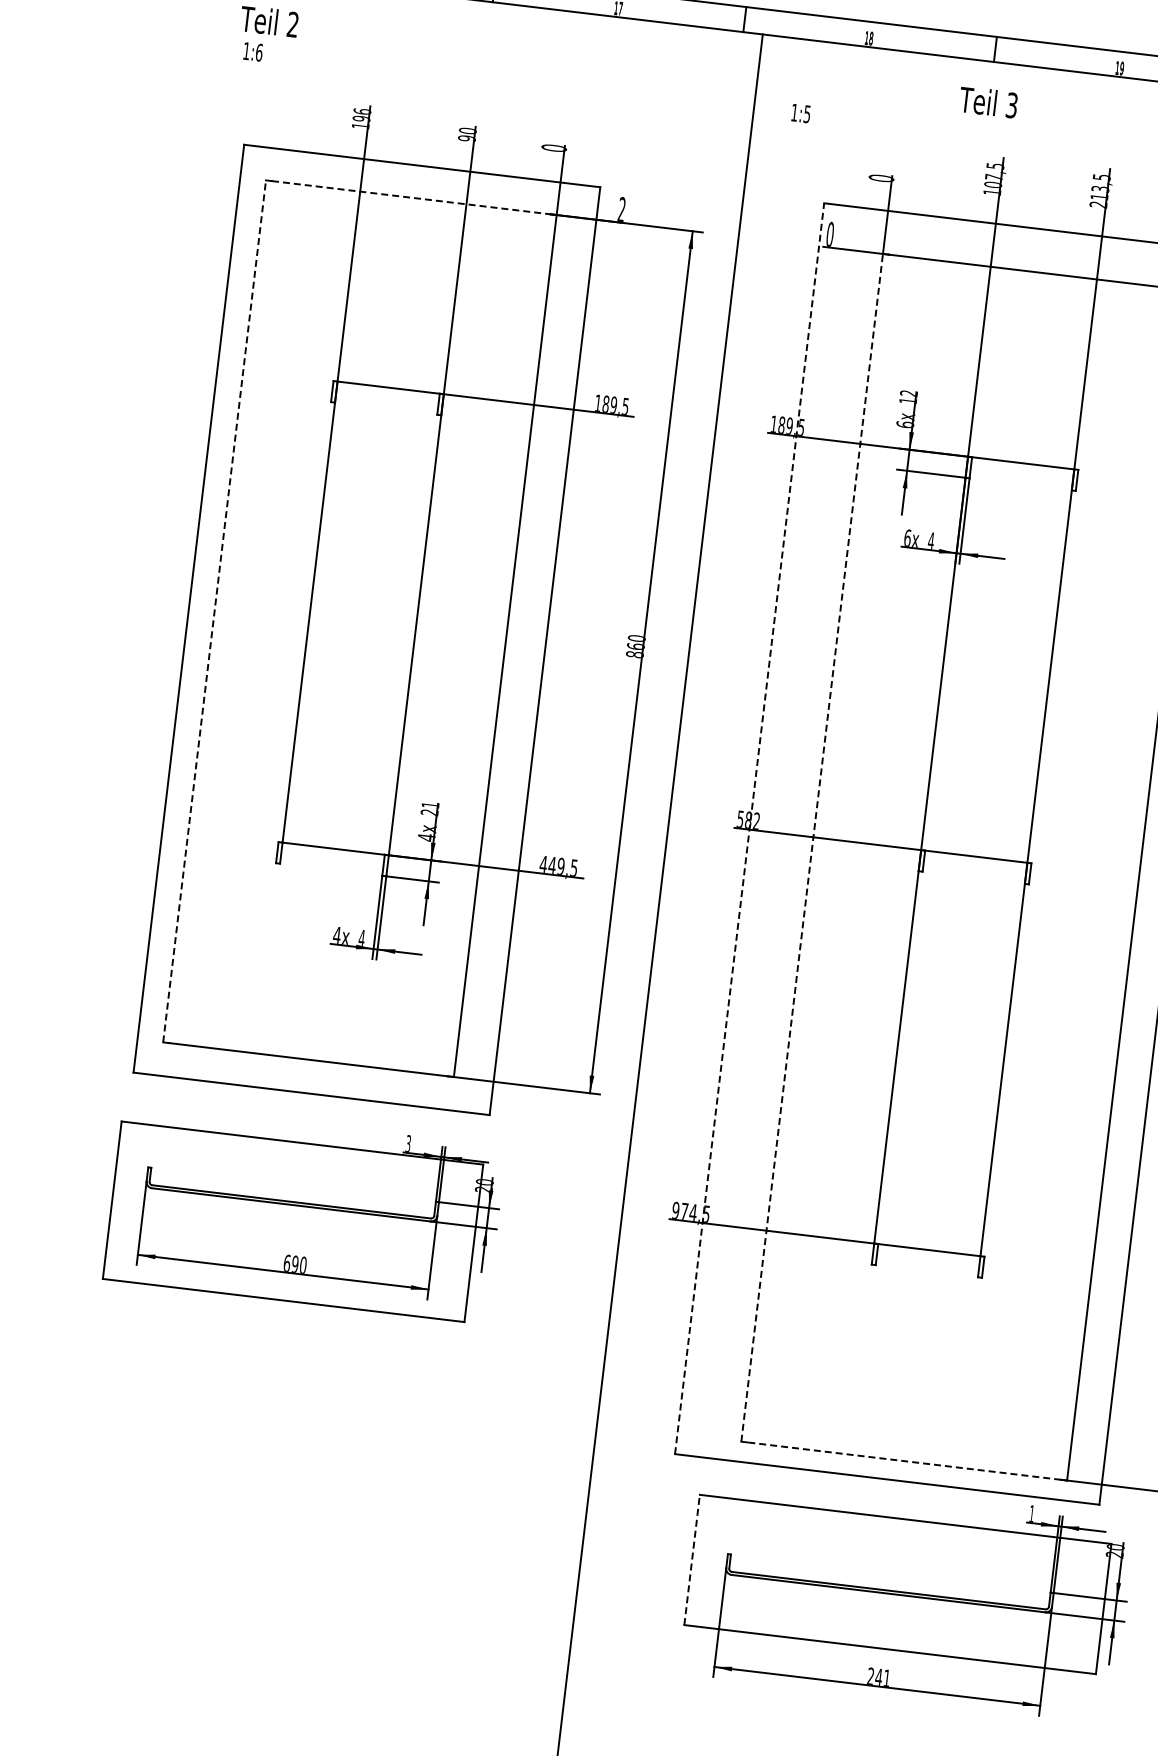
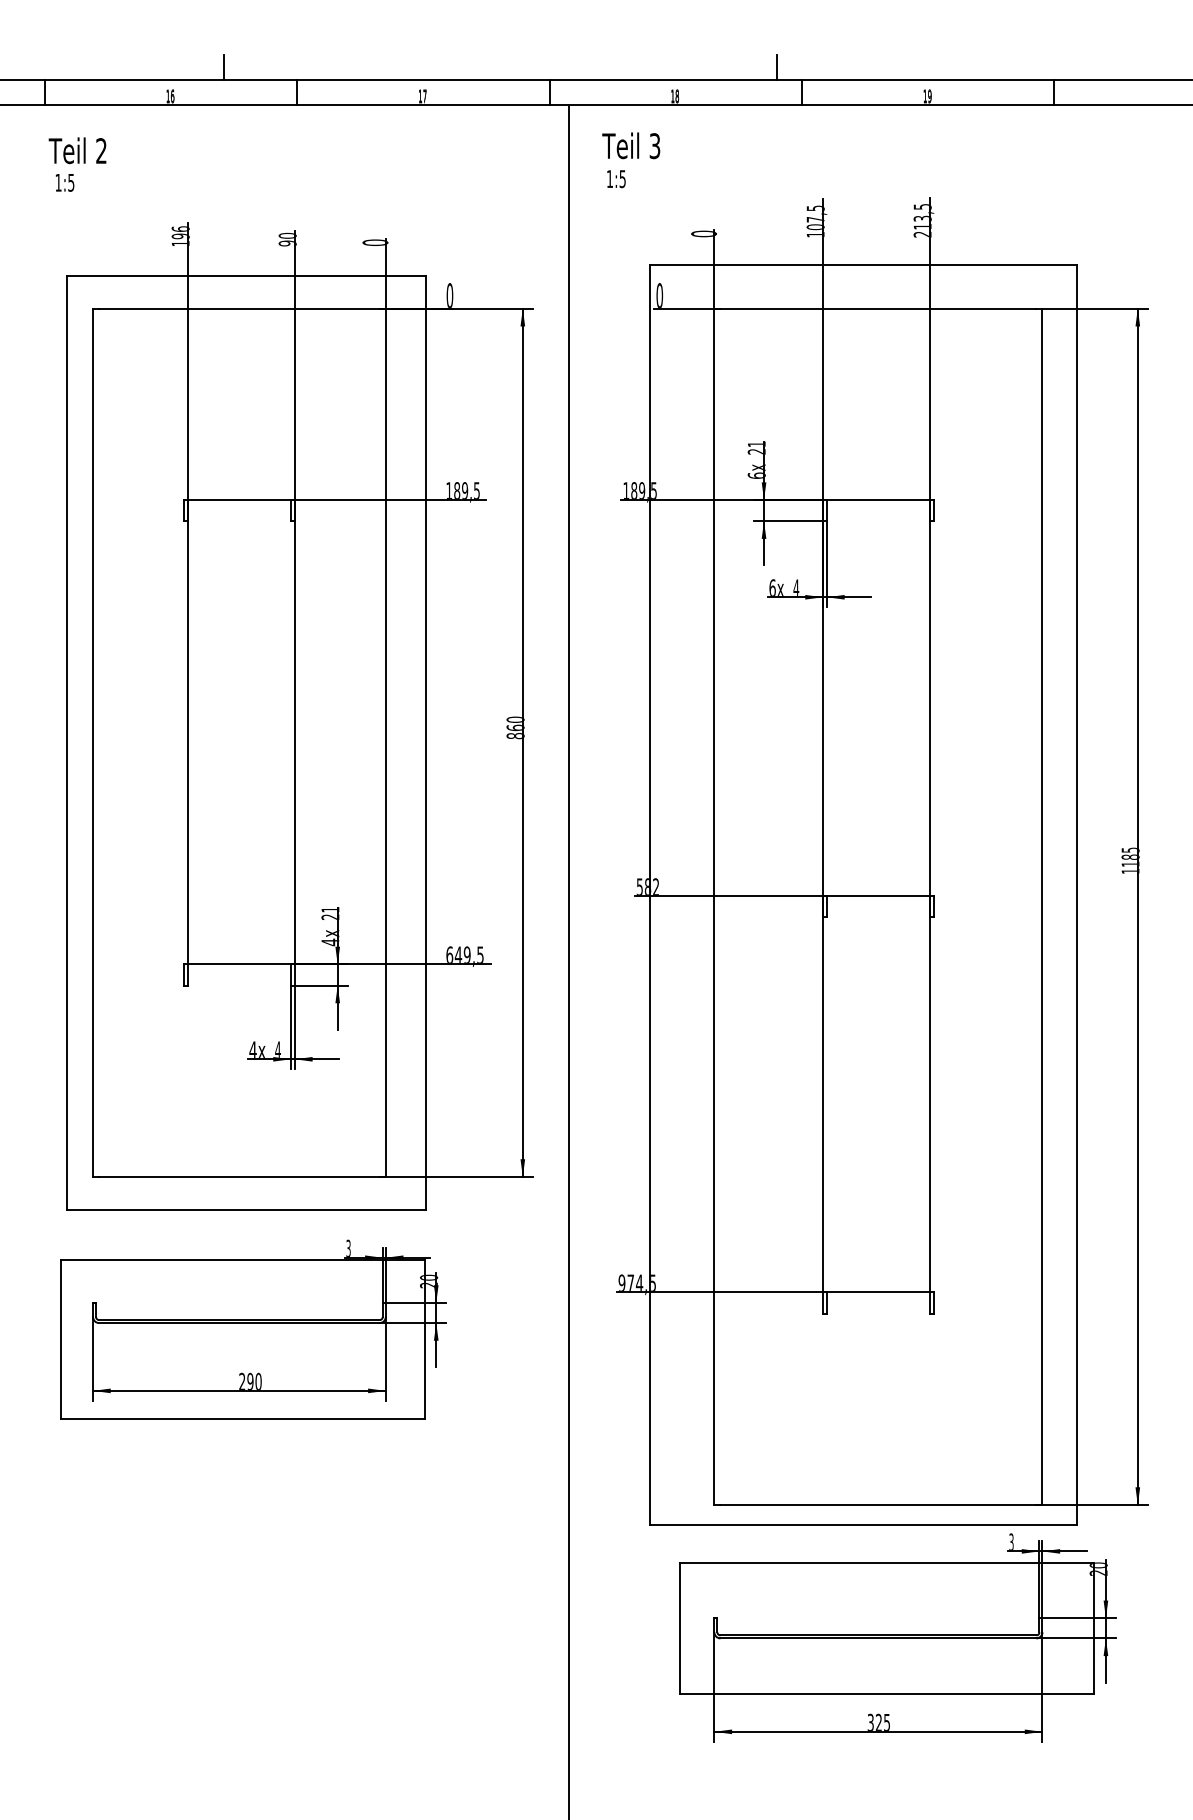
line: (973, 20) -> (776, 66), added
text: (259, 52) -> (71, 182), 1:6 -> 1:5
text: (988, 102) -> (631, 145), moved
line: (411, 197) -> (239, 308), dashed -> solid
text: (621, 209) -> (449, 295), 2 -> 0
text: (908, 396) -> (756, 447), 12 -> 21
line: (215, 611) -> (93, 742), dashed -> solid
line: (750, 828) -> (650, 895), dashed -> solid
line: (812, 847) -> (714, 906), dashed -> solid
text: (543, 863) -> (449, 954), 449,5 -> 649,5
text: (287, 1262) -> (242, 1380), 690 -> 290
line: (904, 1460) -> (878, 1504), dashed -> solid
text: (1032, 1513) -> (1011, 1541), 1 -> 3
line: (692, 1560) -> (679, 1628), dashed -> solid
text: (878, 1676) -> (878, 1721), 241 -> 325

